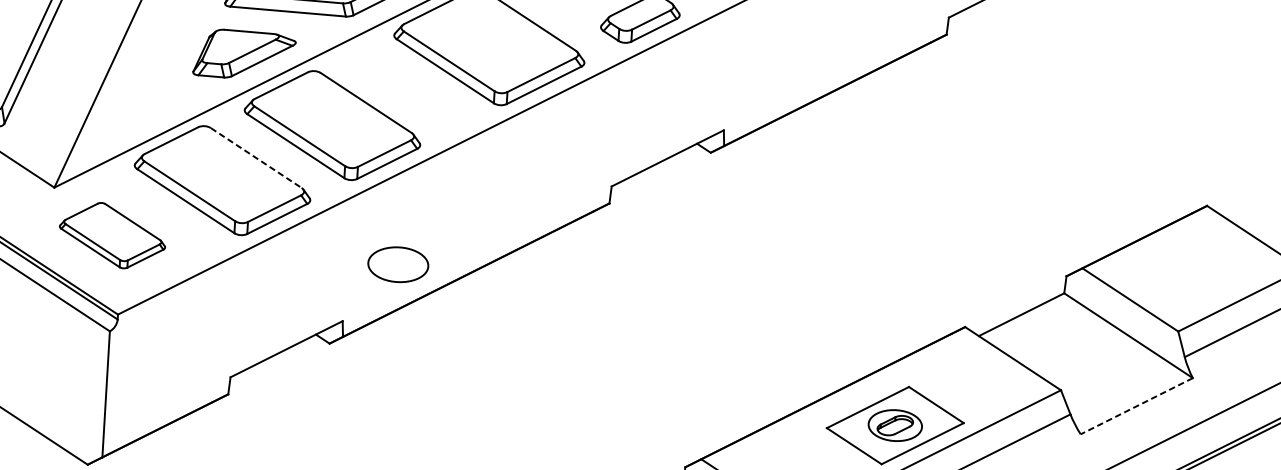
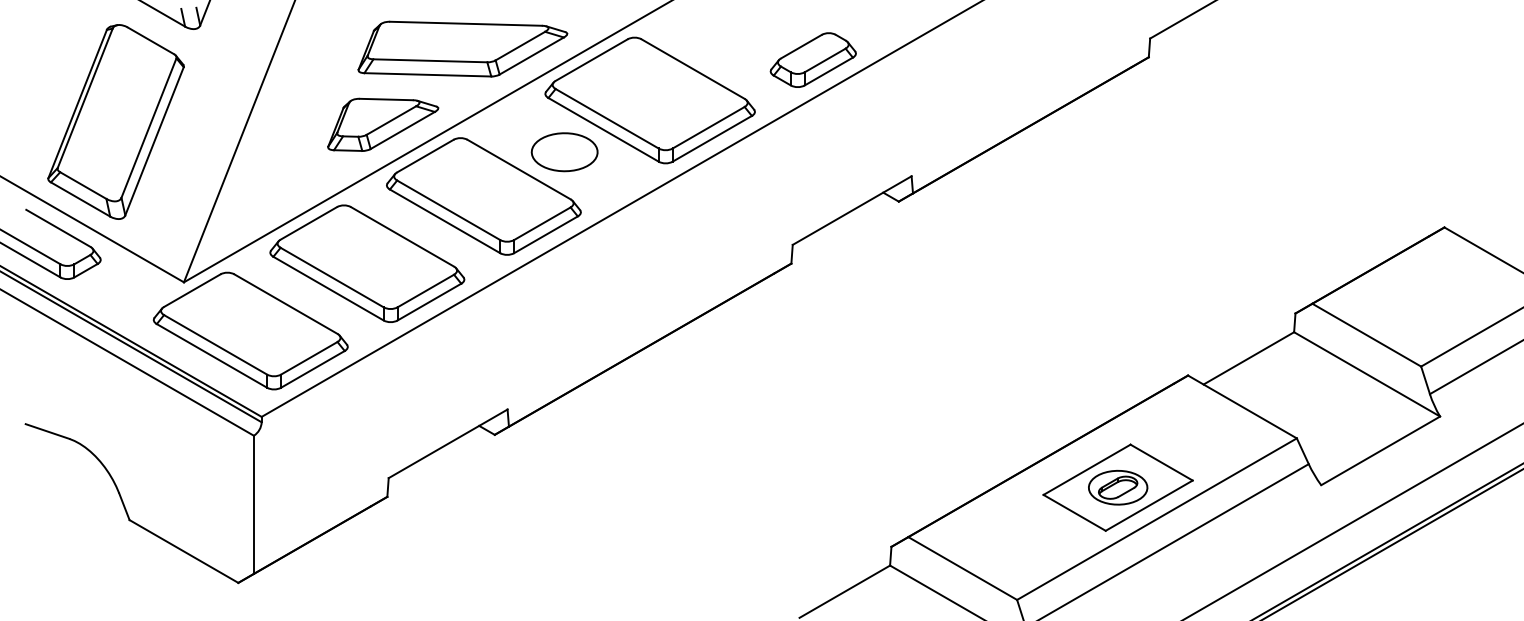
line: (257, 158) -> (403, 237), dashed -> solid
part: (112, 235) -> (250, 330), size x1.67
part: (398, 264) -> (564, 152), moved
line: (1136, 405) -> (1380, 450), dashed -> solid

